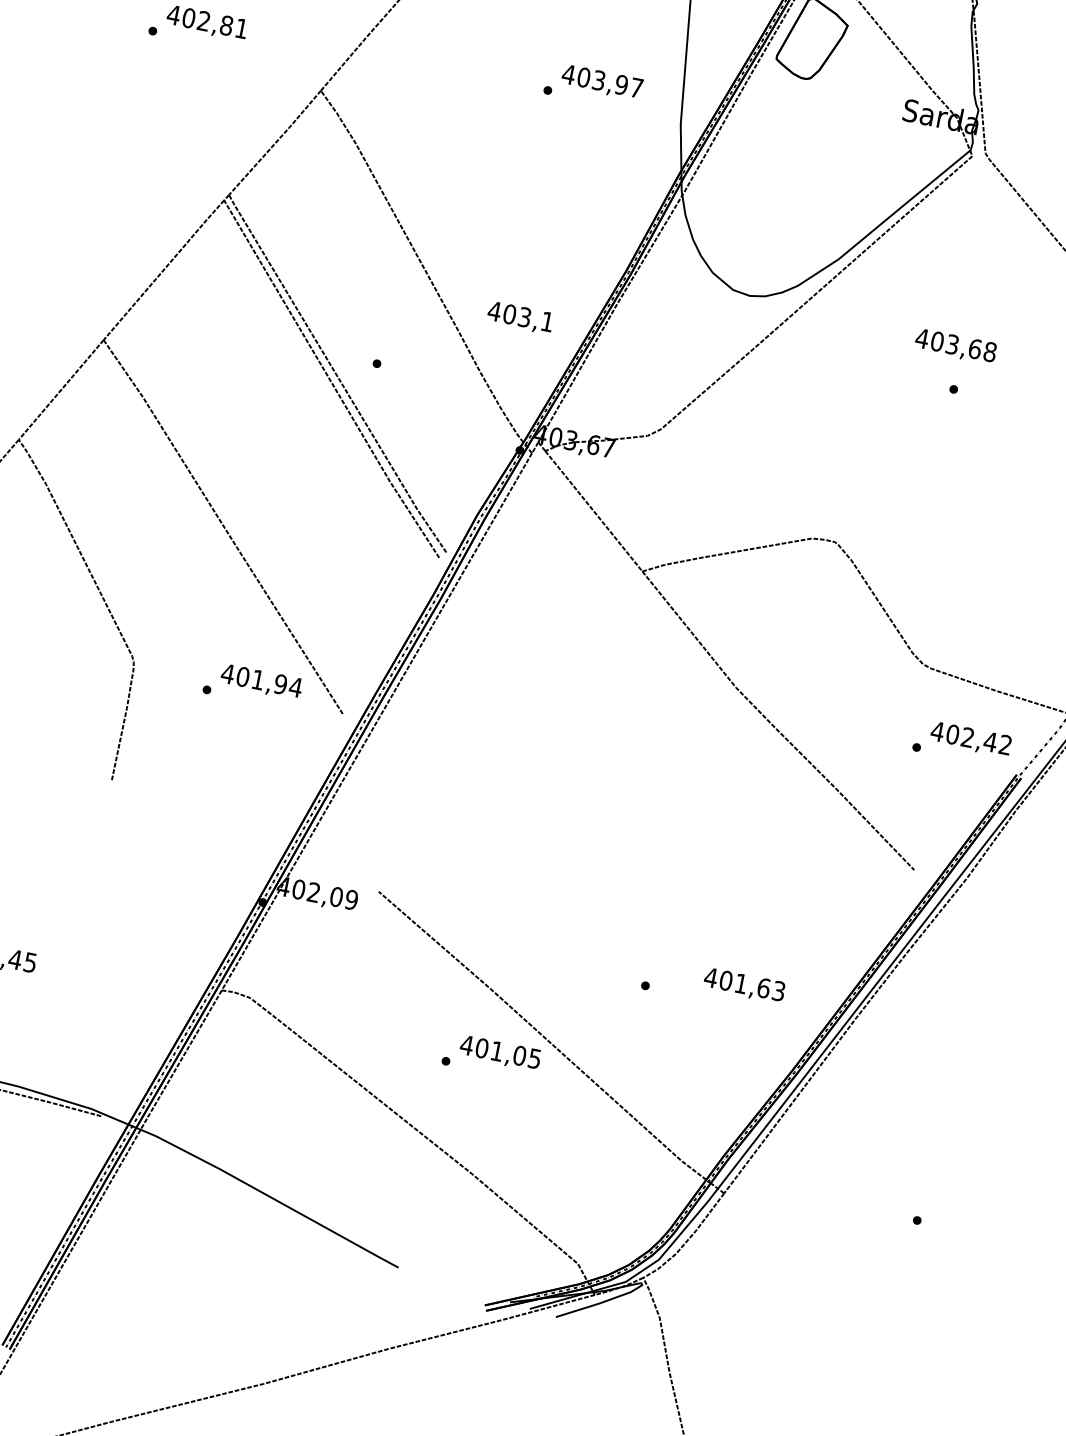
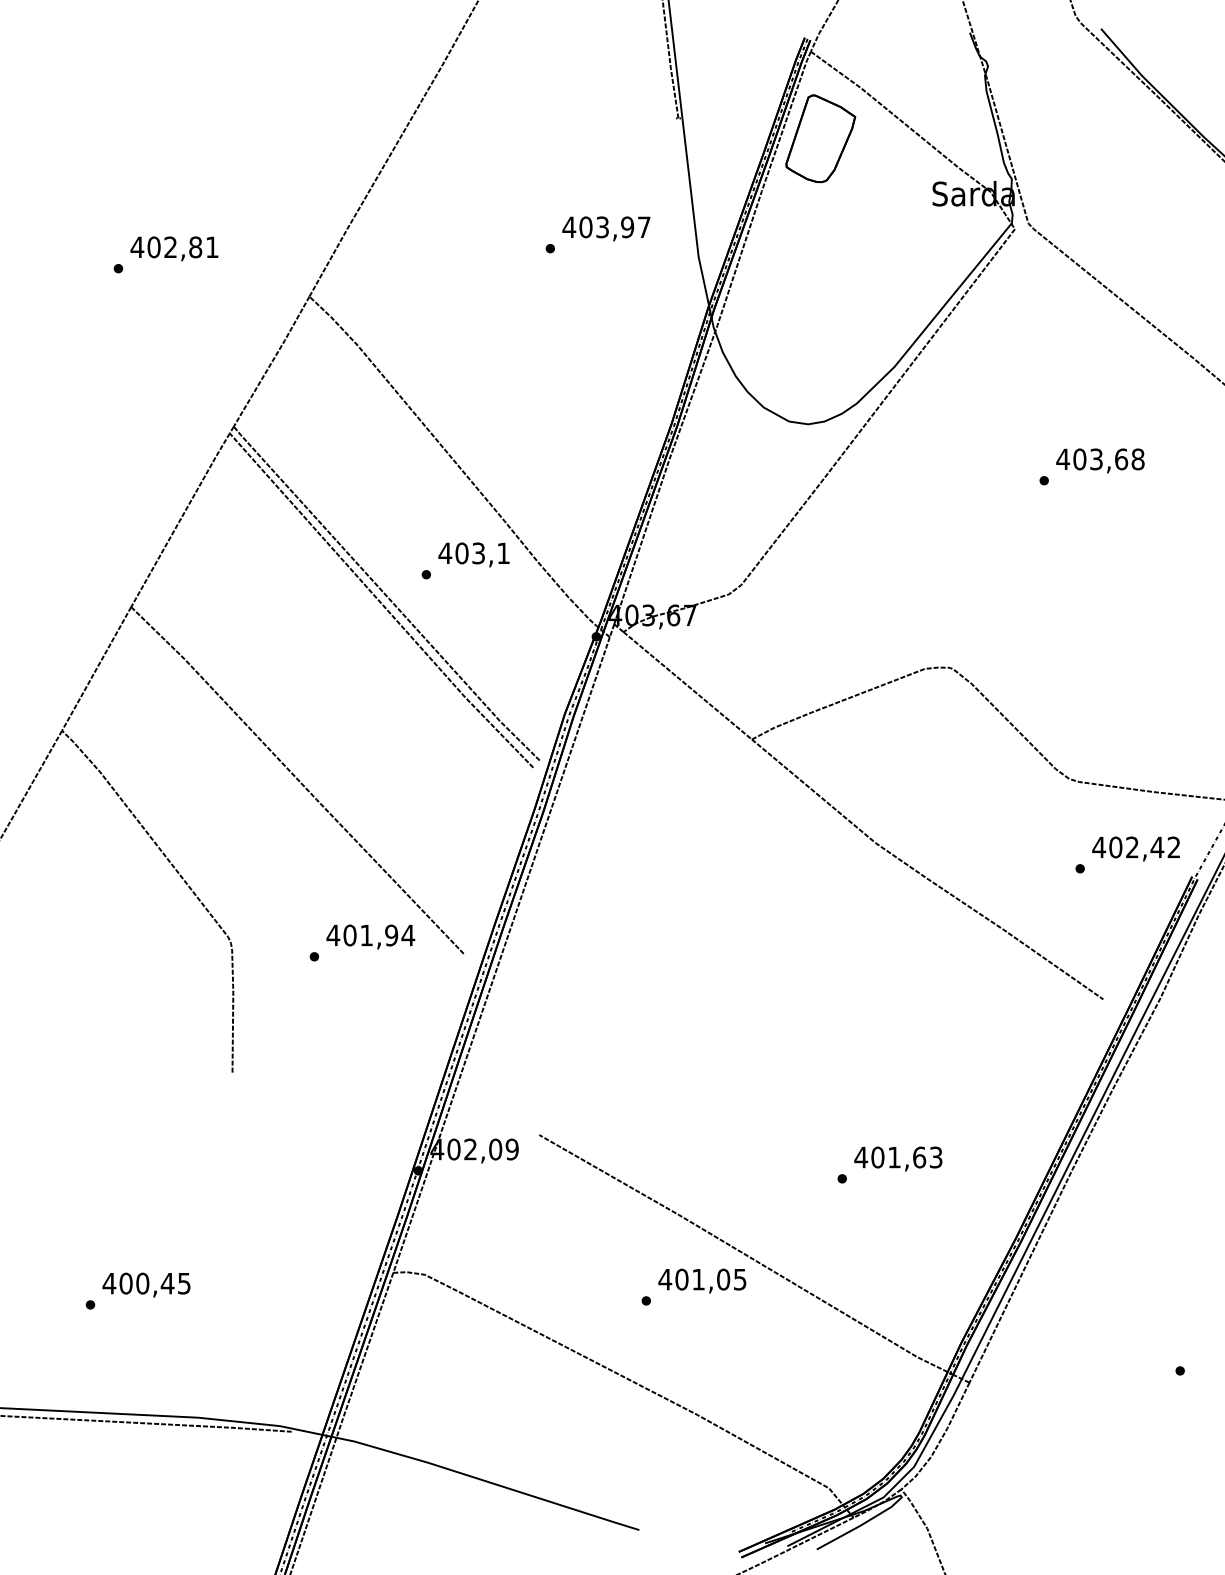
text: (519, 317) -> (473, 554), moved
text: (955, 346) -> (1100, 460), moved
text: (744, 985) -> (898, 1158), moved

